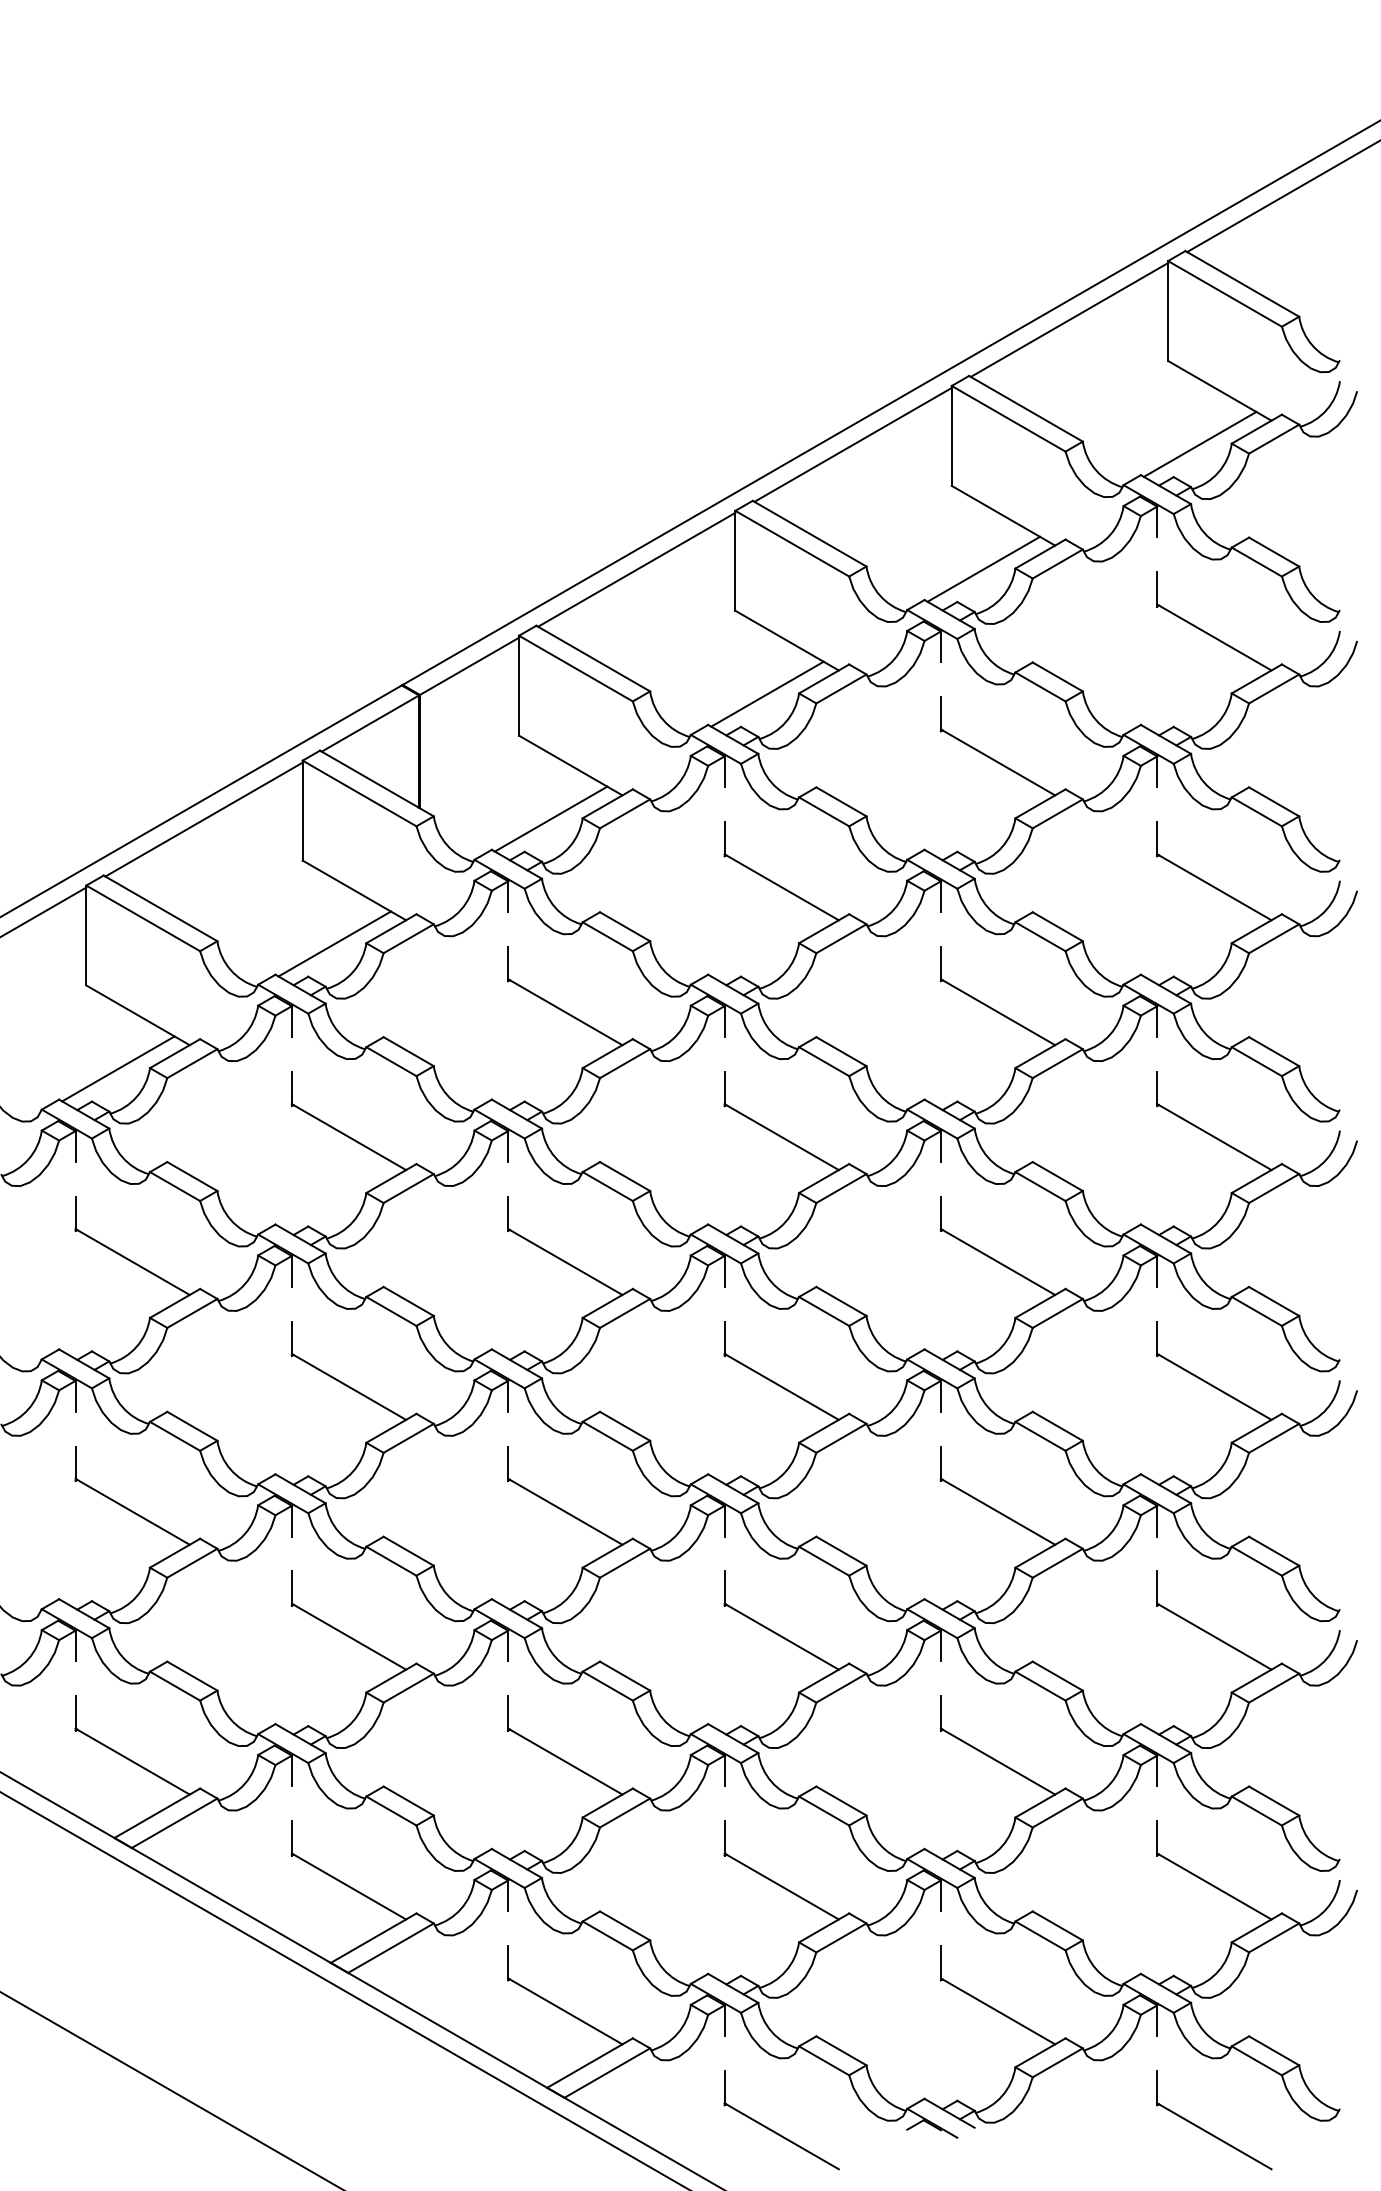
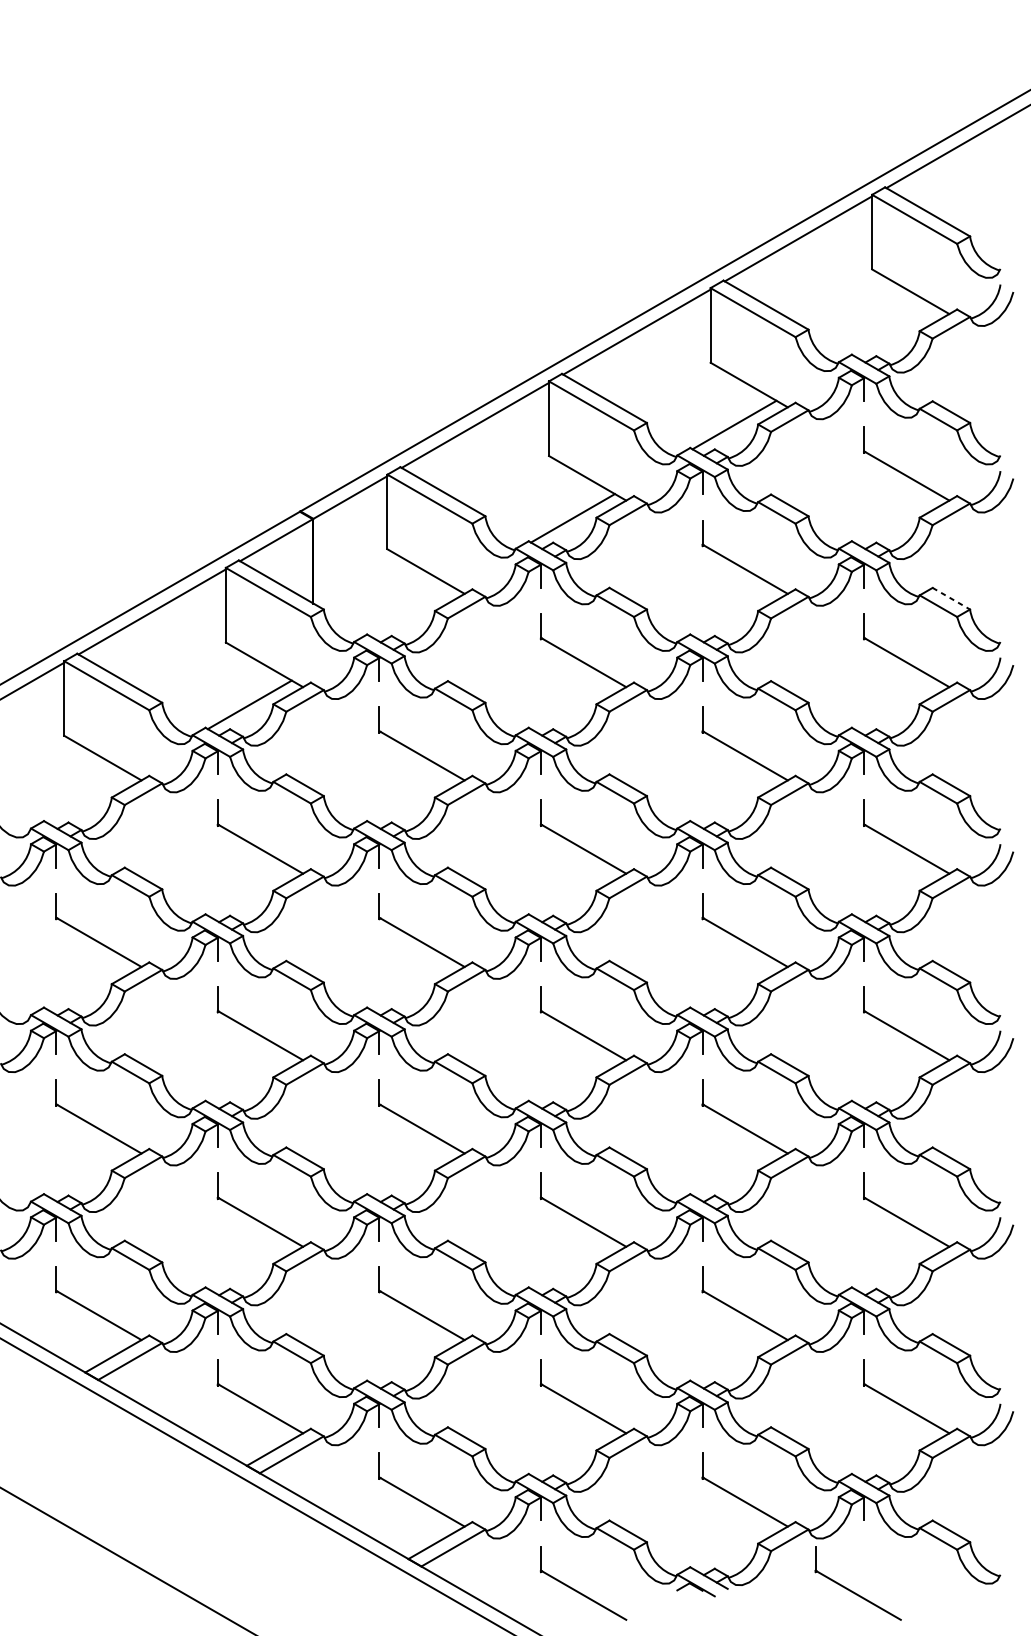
line: (1199, 443) -> (895, 331), removed
line: (1274, 801) -> (951, 598), solid -> dashed
line: (550, 818) -> (410, 611), removed
line: (118, 1068) -> (88, 797), removed
part: (1208, 2131) -> (853, 1591), moved

